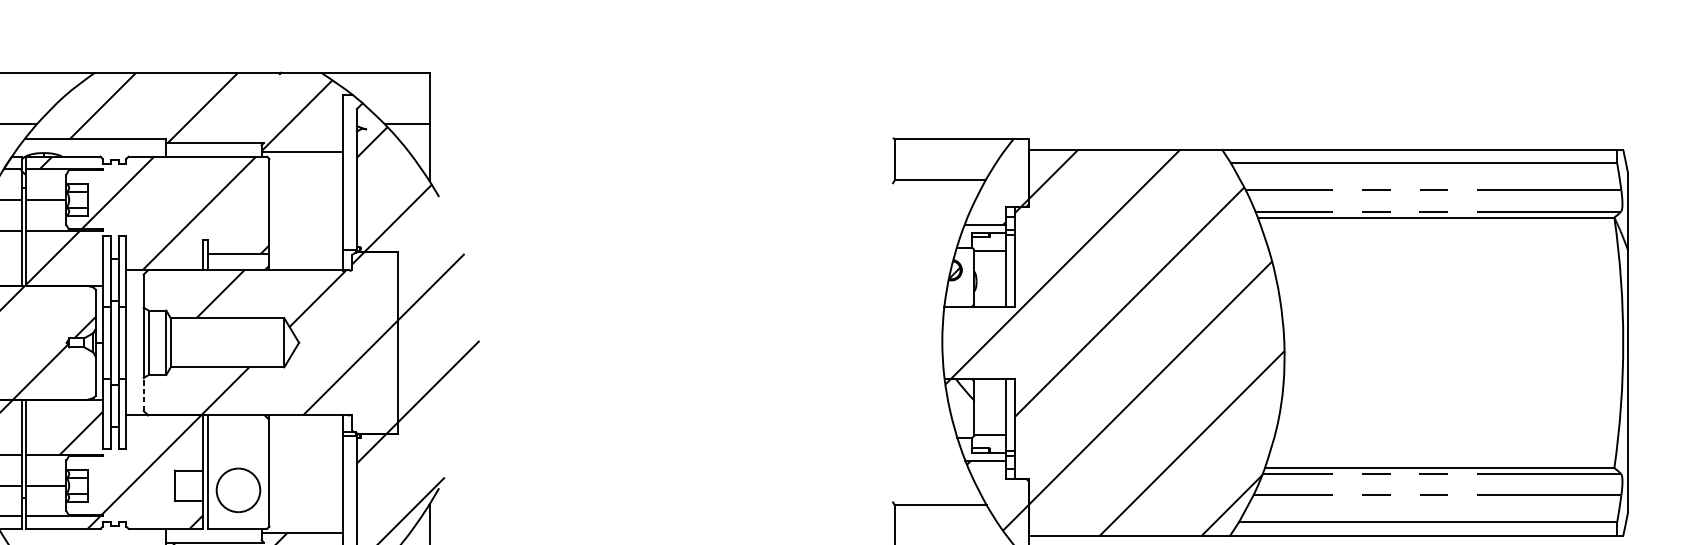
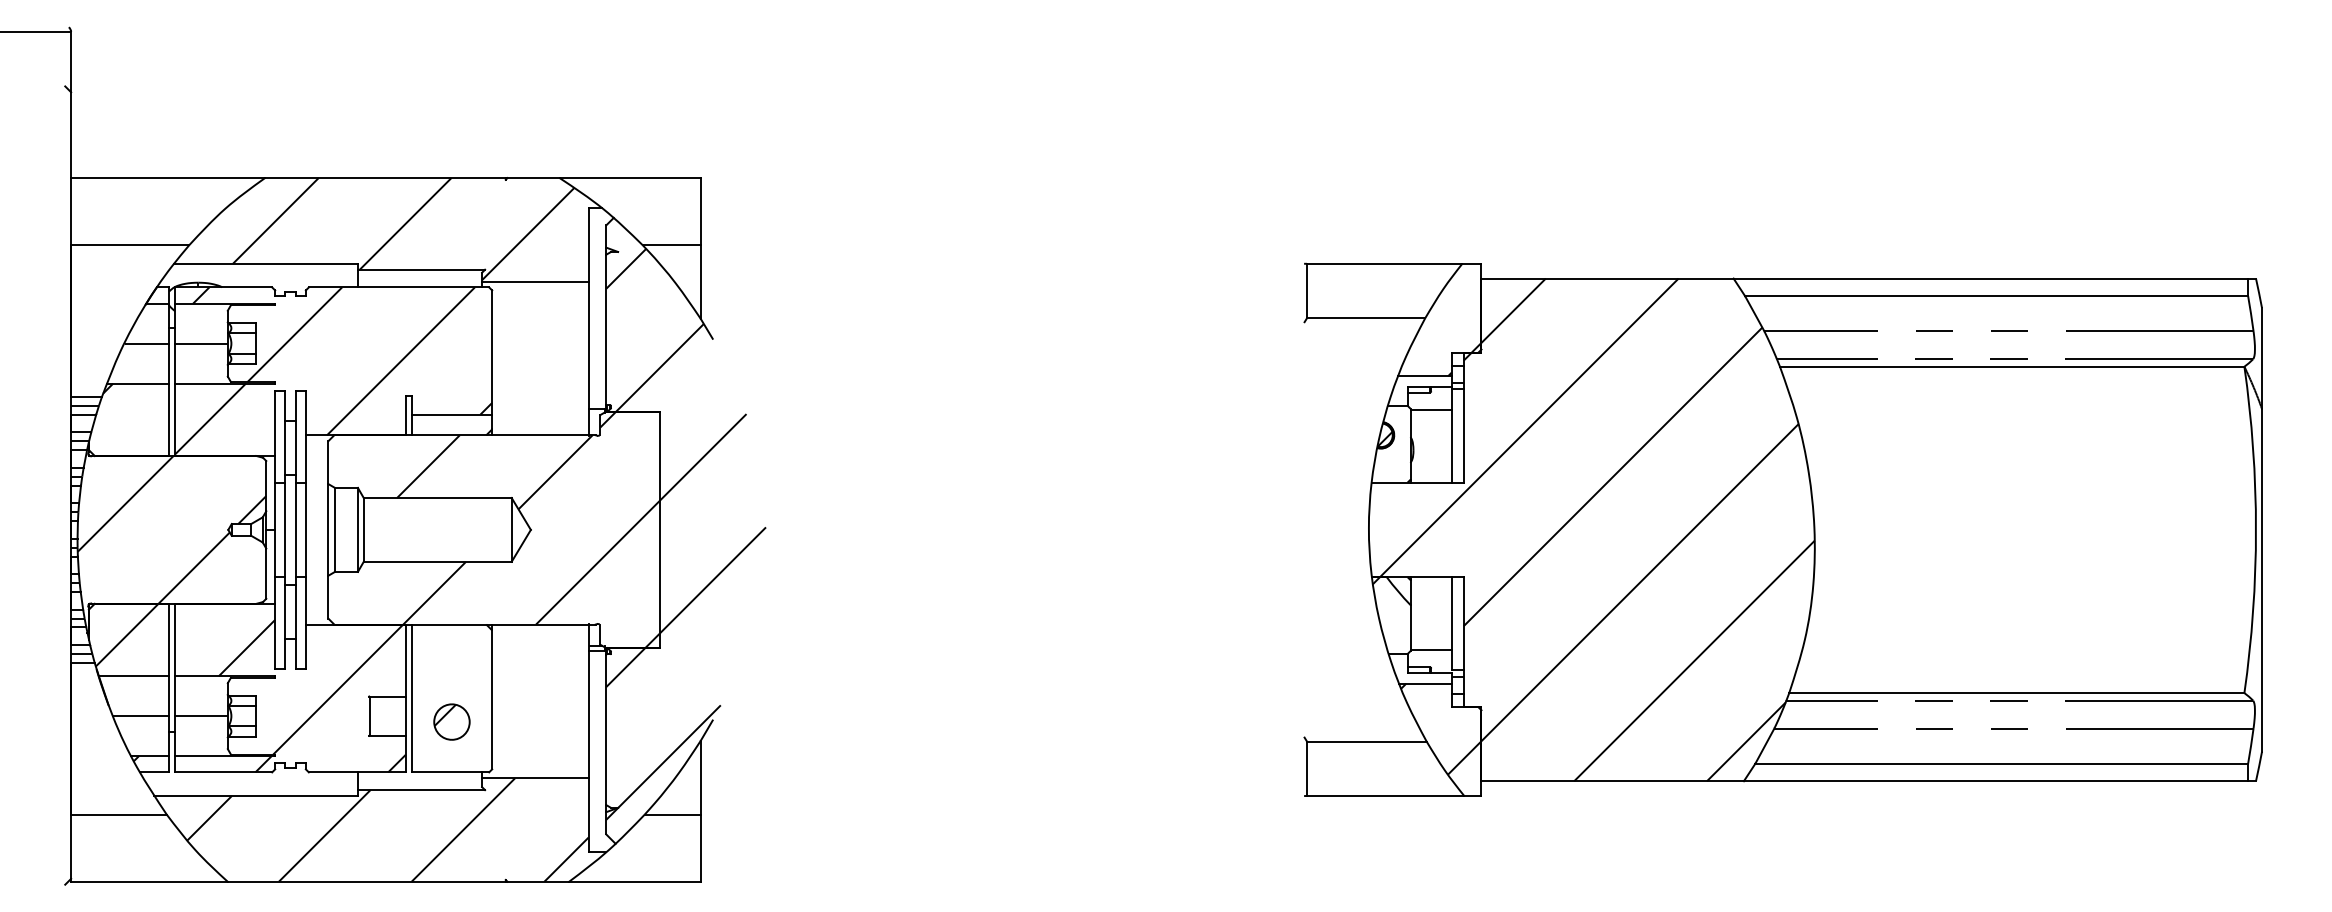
line: (143, 393) -> (328, 596), dashed -> solid
part: (238, 489) -> (451, 721), size x0.62

